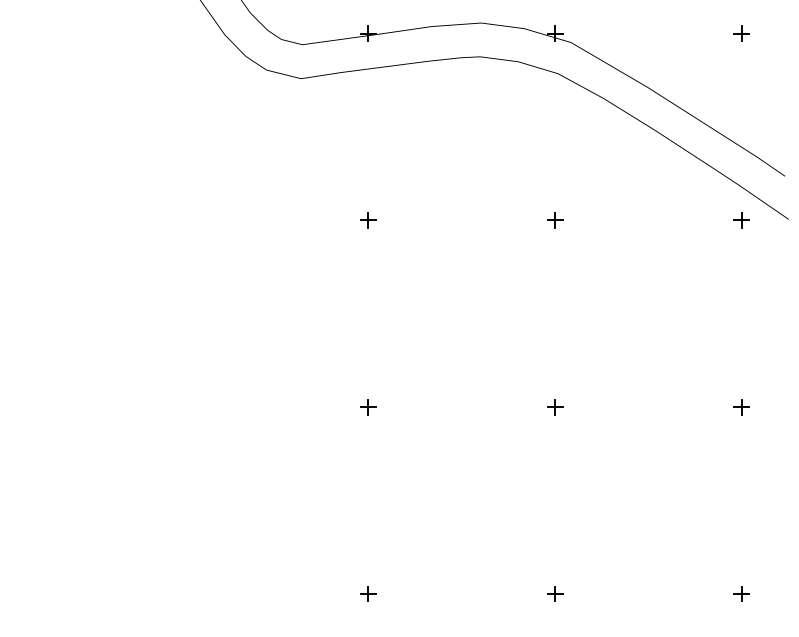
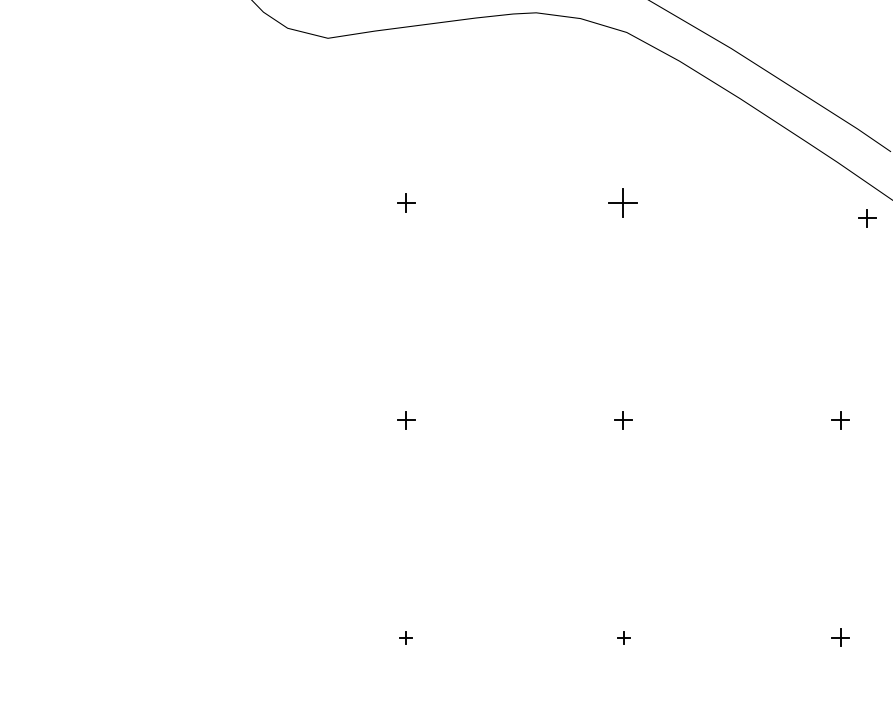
part: (555, 220) -> (623, 203), size x1.6
part: (741, 220) -> (866, 218), moved
part: (368, 593) -> (406, 637), size x0.7
part: (555, 593) -> (623, 637), size x0.7

